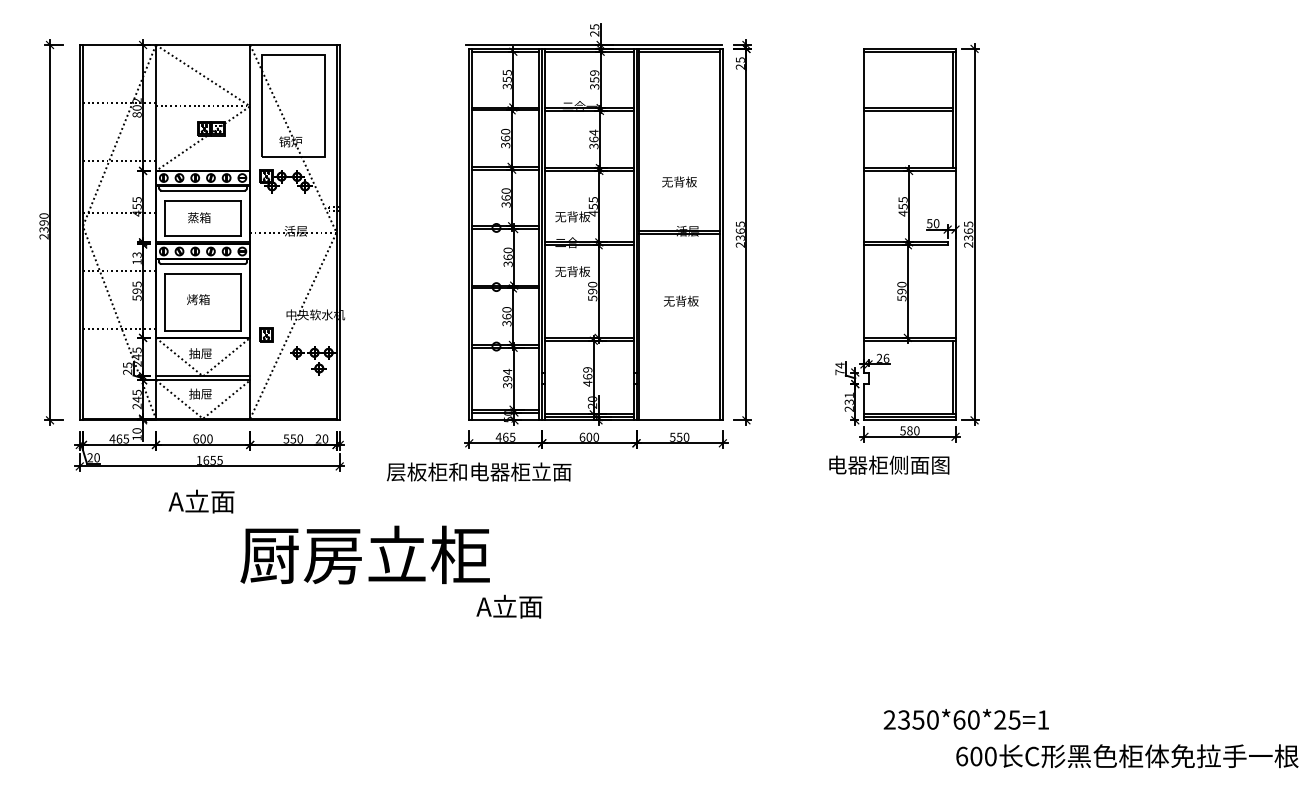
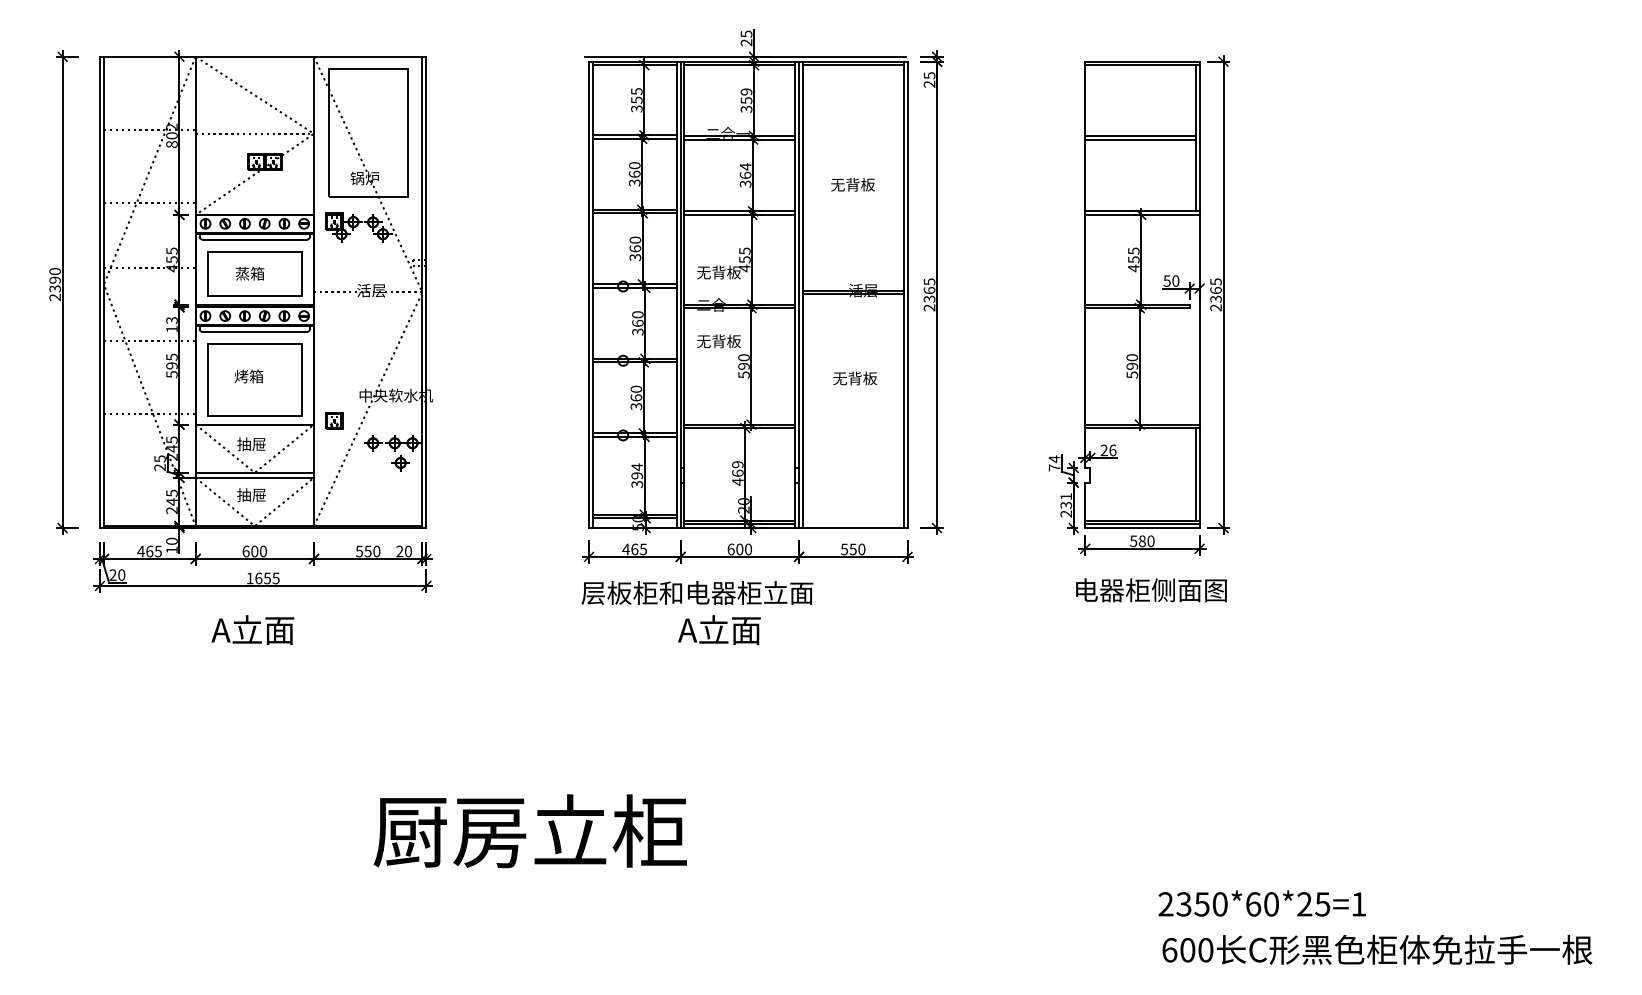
text: (679, 181) -> (852, 184), moved
text: (889, 465) -> (1151, 590), moved
text: (479, 471) -> (697, 592), moved
text: (364, 555) -> (529, 831), moved
text: (509, 606) -> (719, 629), moved
text: (965, 719) -> (1261, 903), moved
text: (1127, 755) -> (1377, 949), moved

